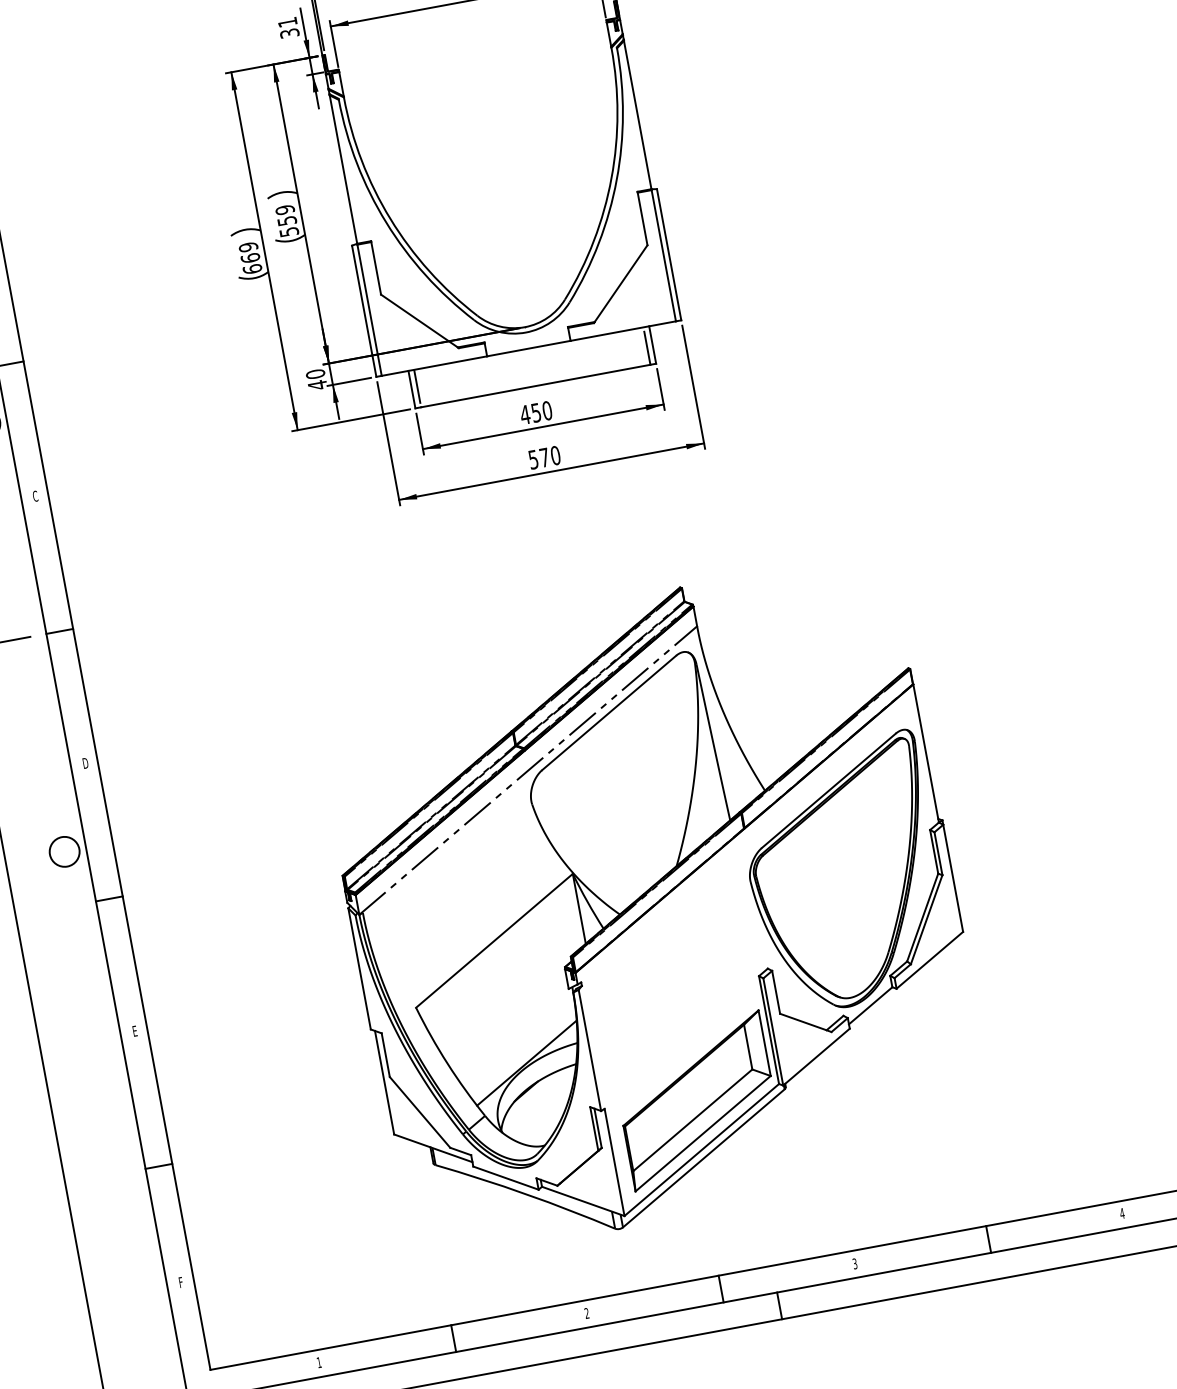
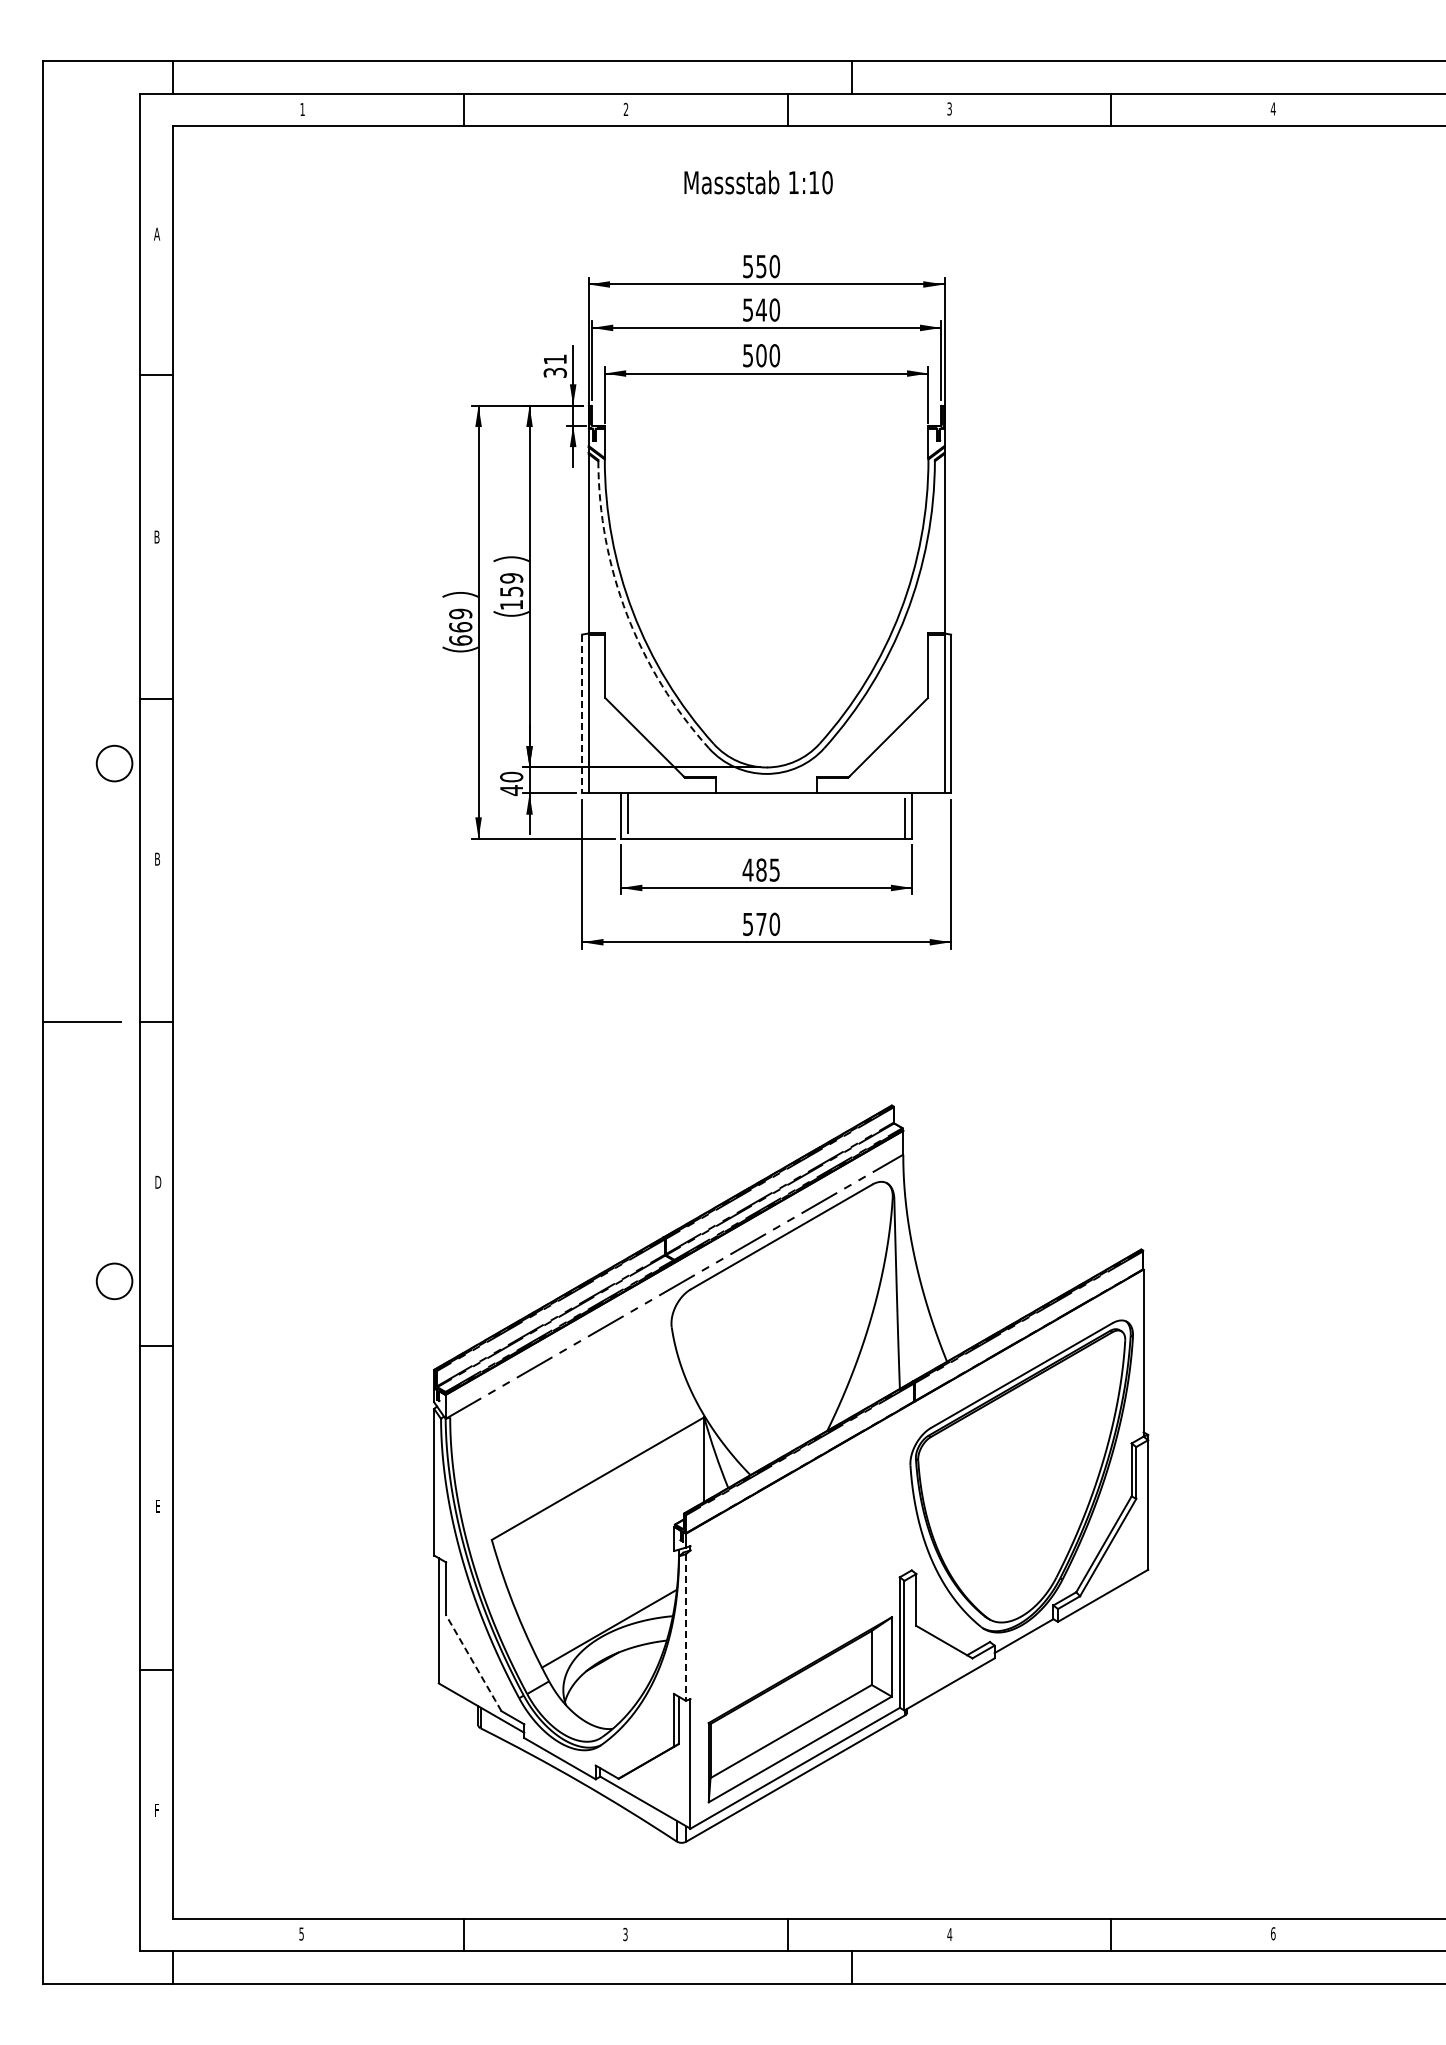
arc: (386, 222) -> (627, 614), solid -> dashed
text: (289, 231) -> (511, 604), 559 -> 159
line: (364, 311) -> (582, 714), solid -> dashed
text: (542, 411) -> (768, 869), 450 -> 485
text: (35, 495) -> (157, 858), C -> B
line: (589, 1051) -> (685, 1628), solid -> dashed
line: (419, 1111) -> (473, 1662), solid -> dashed
text: (1121, 1213) -> (1272, 1933), 4 -> 6
text: (854, 1263) -> (949, 1934), 3 -> 4
text: (586, 1313) -> (625, 1934), 2 -> 3
text: (319, 1362) -> (301, 1933), 1 -> 5

